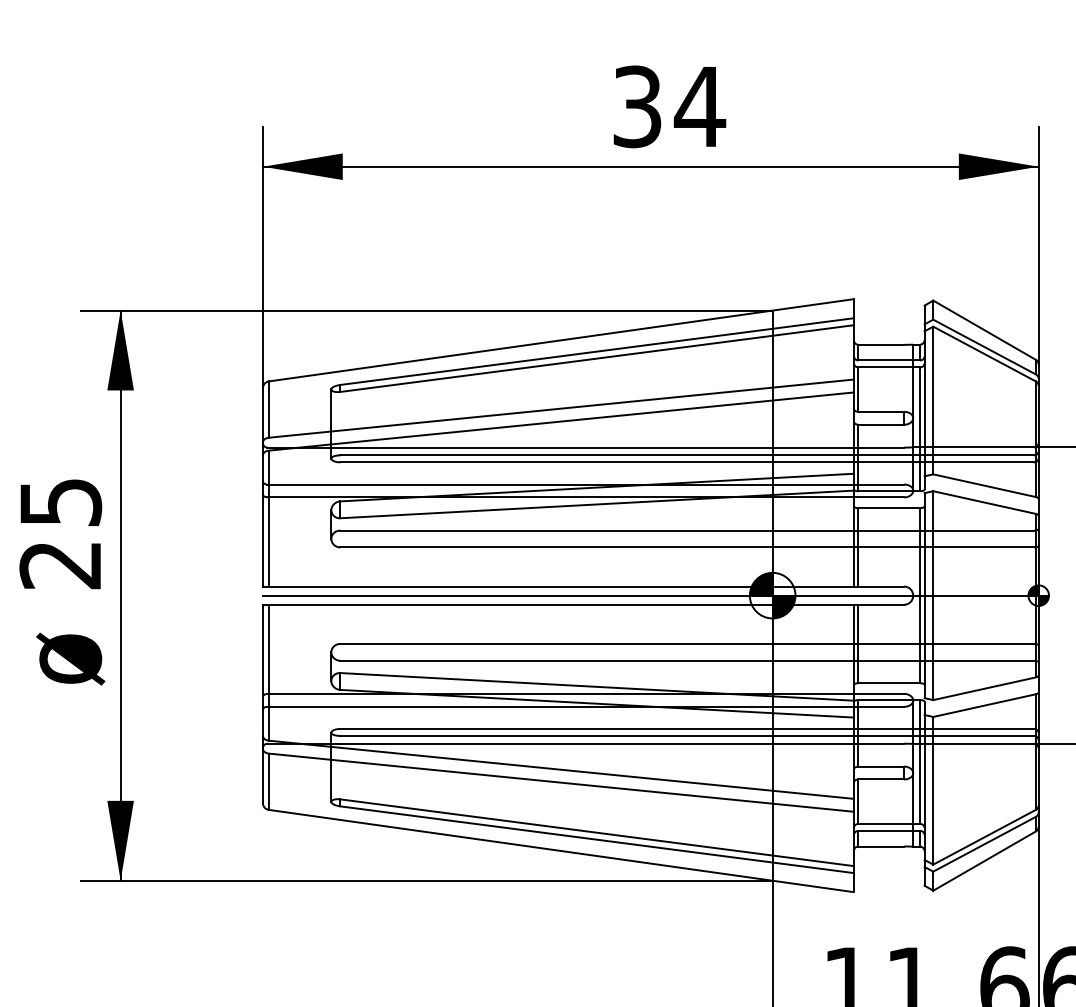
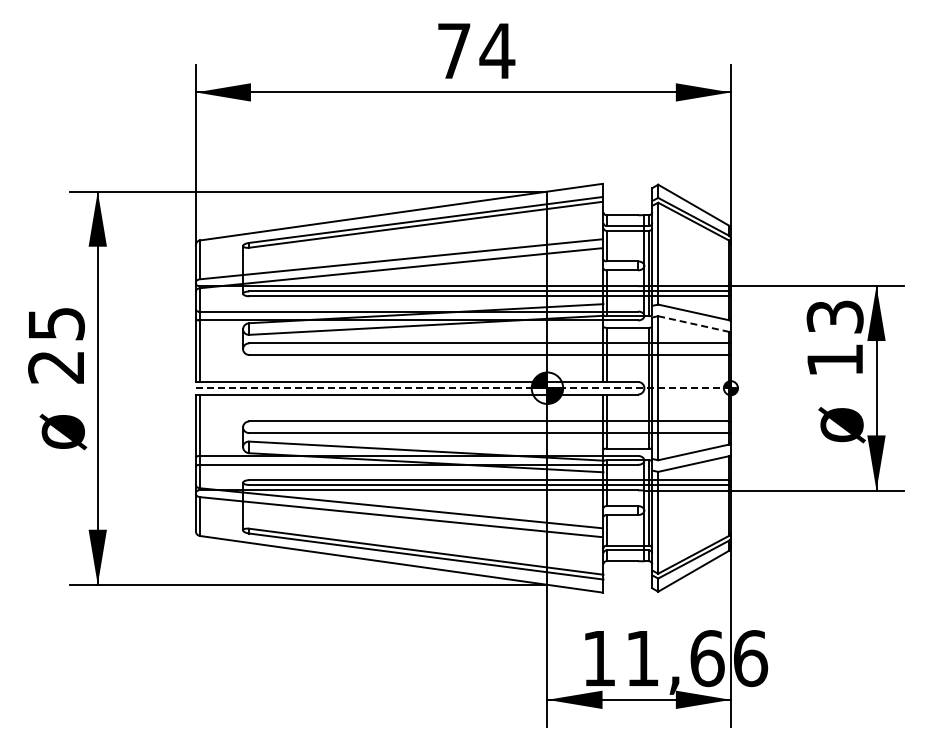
text: (637, 105) -> (454, 50), 34 -> 74
line: (985, 503) -> (694, 324), solid -> dashed
line: (650, 596) -> (463, 388), solid -> dashed

